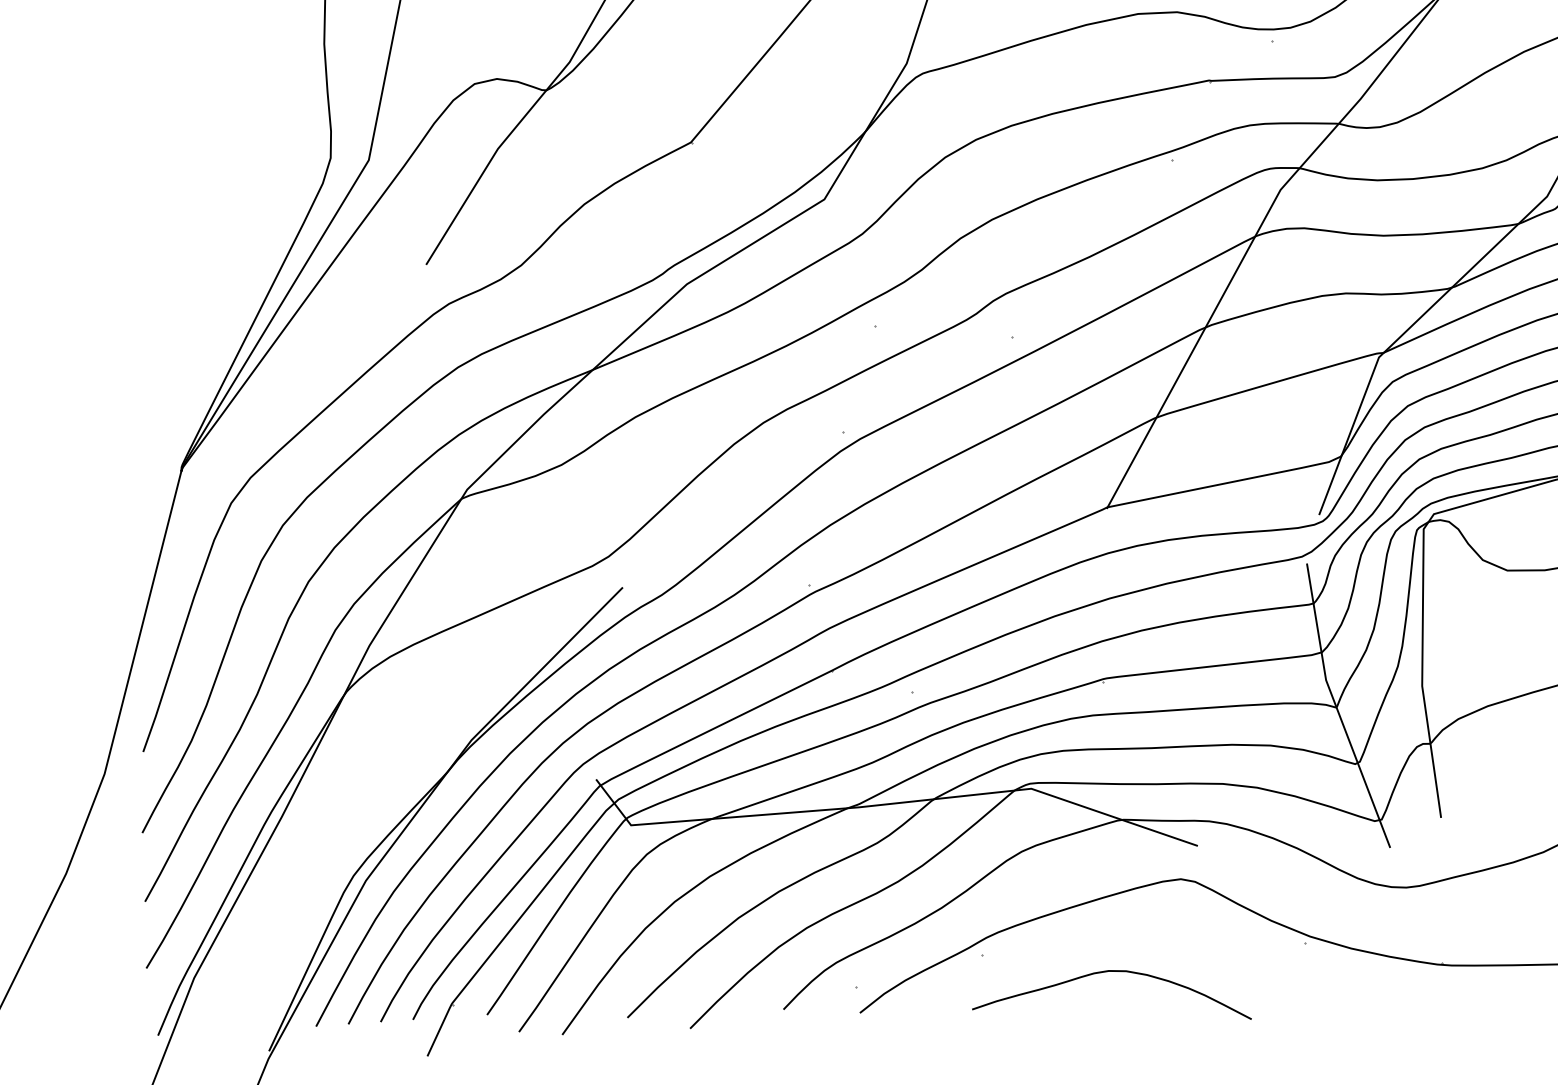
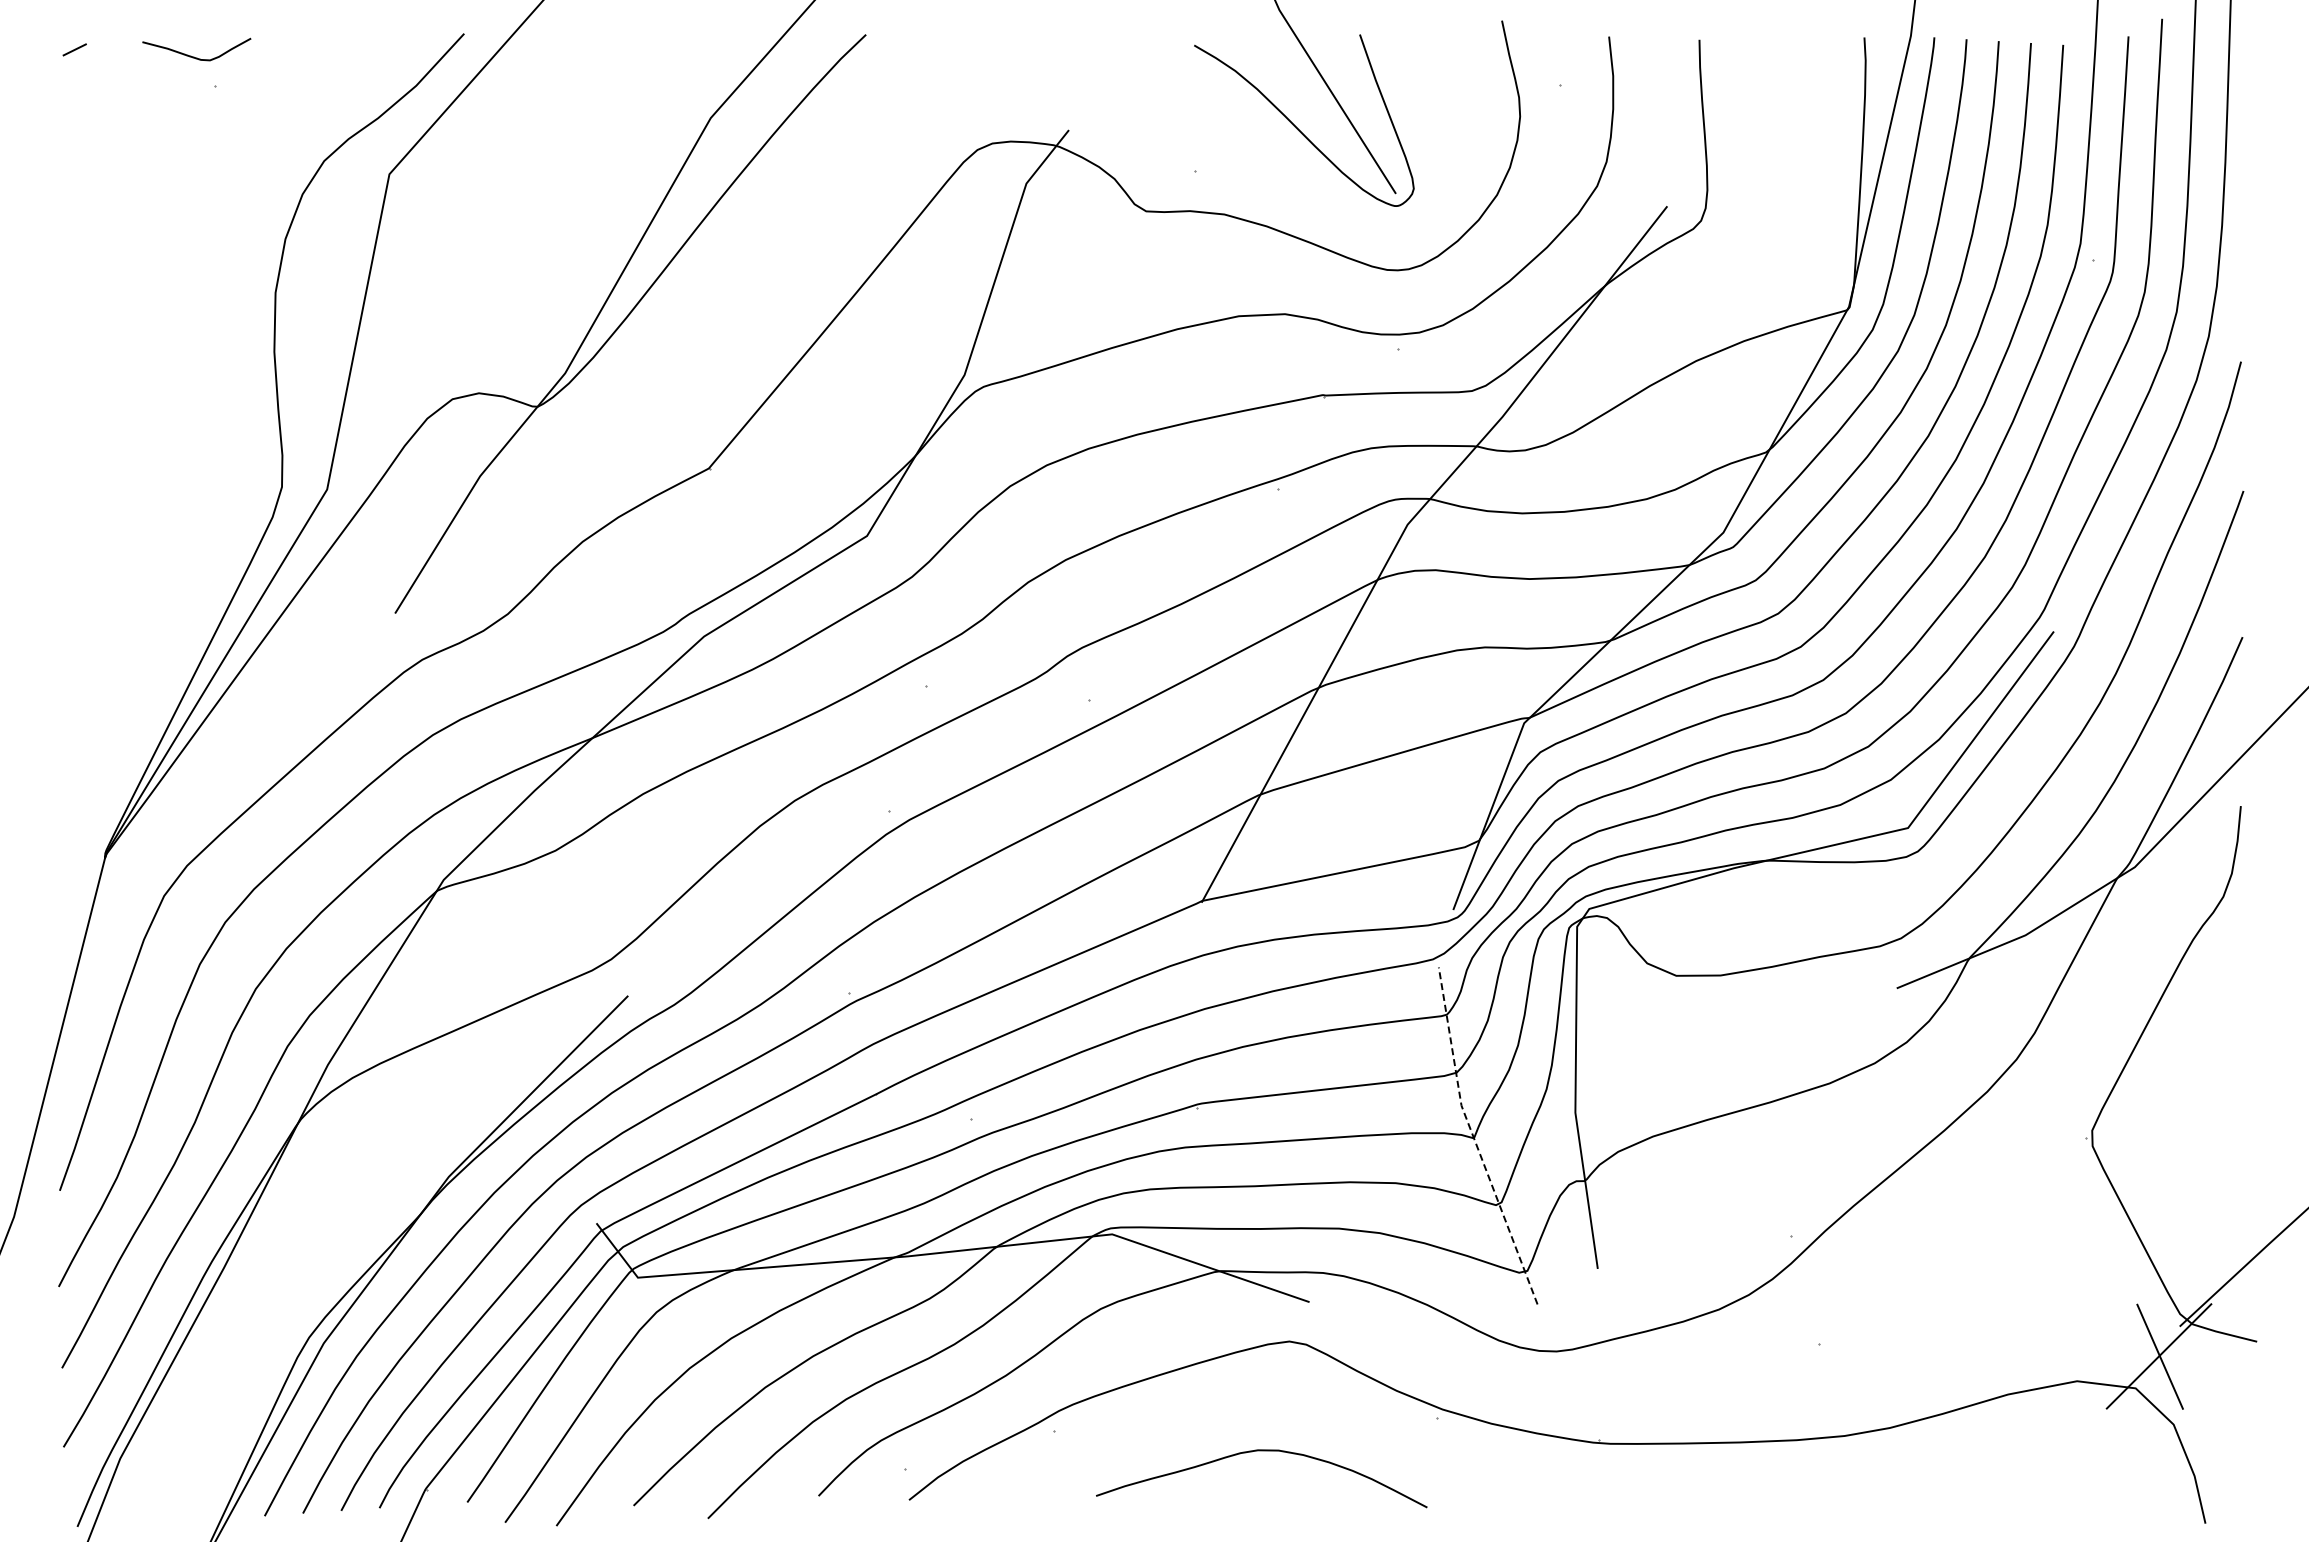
line: (1337, 707) -> (1474, 1138), solid -> dashed
curve: (1111, 972) -> (1261, 1451), moved

